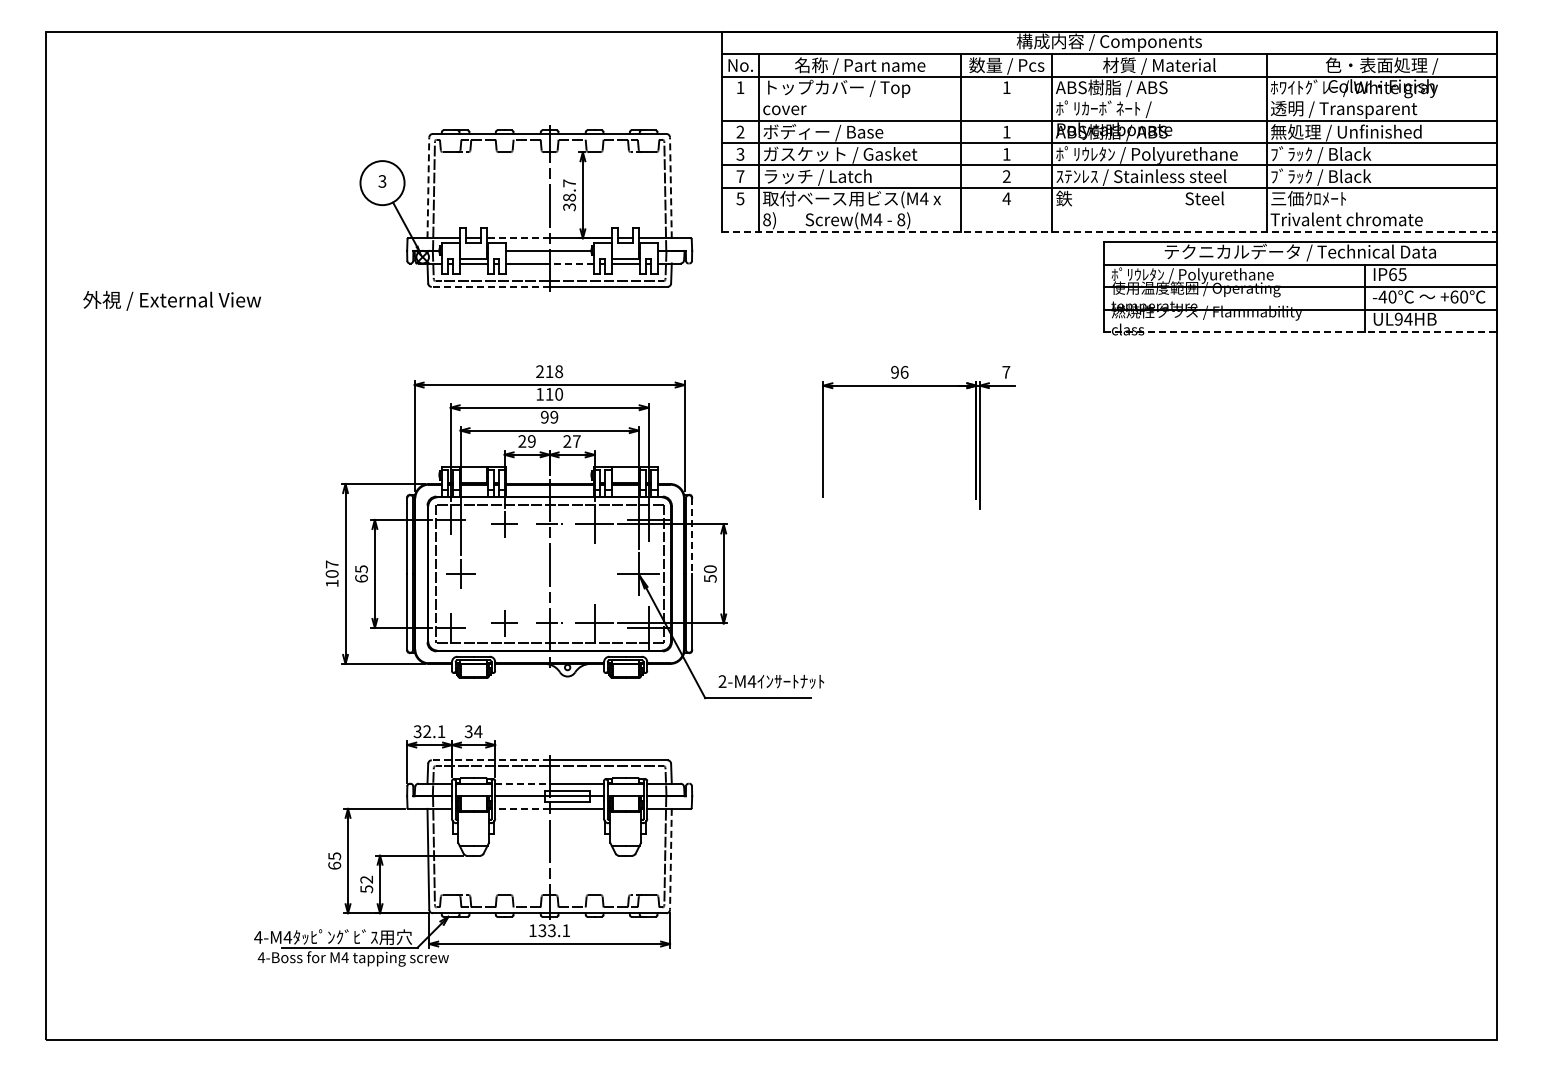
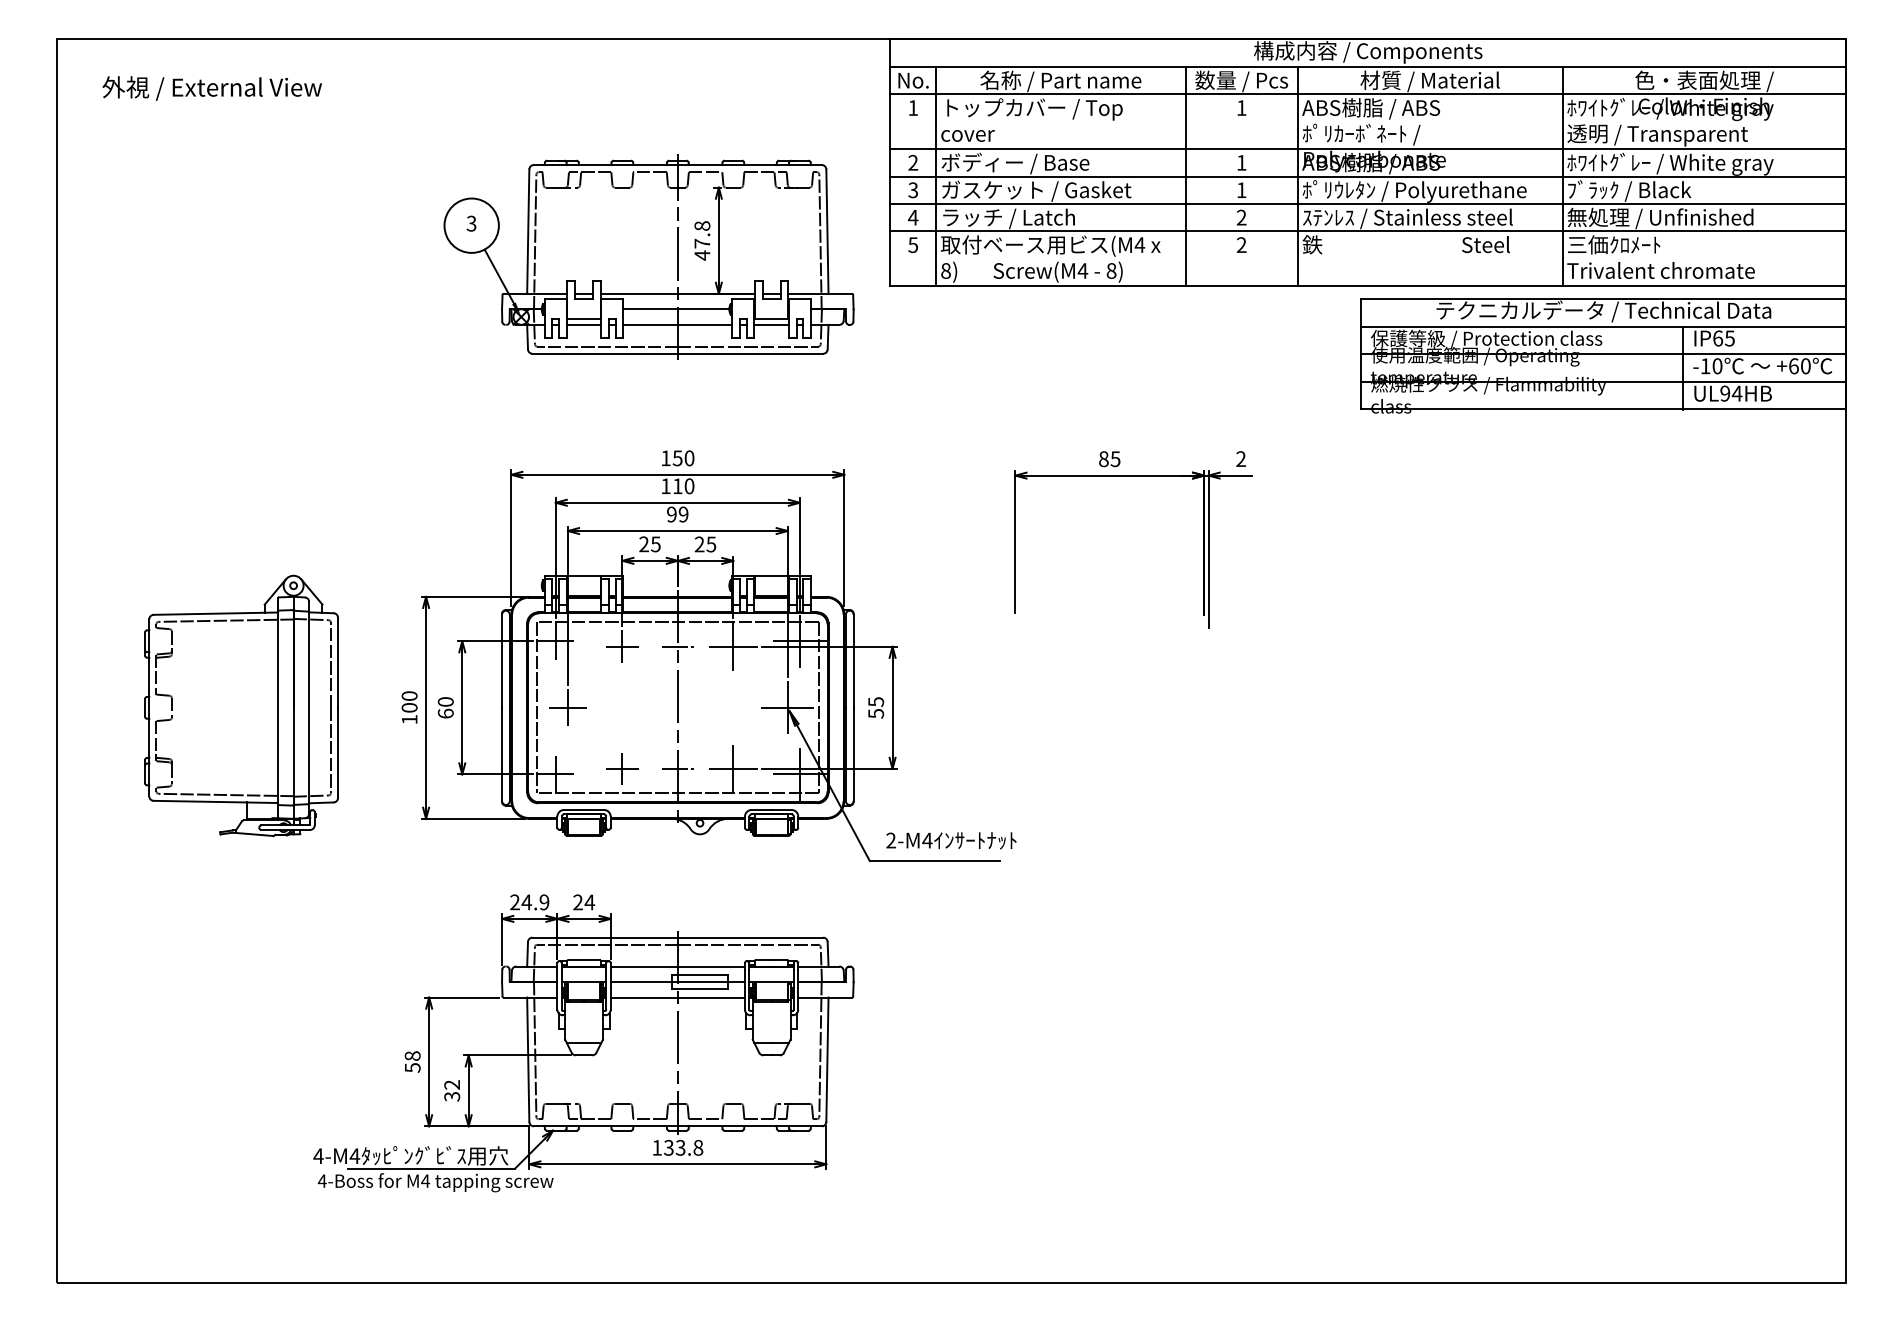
text: (1353, 132) -> (1669, 163), 無処理 / Unfinished -> ﾎﾜｲﾄｸﾞﾚｰ / White gray
text: (740, 176) -> (913, 217), 7 -> 4
text: (1346, 176) -> (1660, 217), ﾌﾞﾗｯｸ / Black -> 無処理 / Unfinished
line: (428, 187) -> (528, 231), dashed -> solid
line: (670, 187) -> (826, 231), dashed -> solid
text: (569, 195) -> (702, 240), 38.7 -> 47.8
text: (1006, 198) -> (1241, 244), 4 -> 2
line: (1109, 232) -> (1368, 286), dashed -> solid
line: (517, 238) -> (638, 294), dashed -> solid
line: (571, 263) -> (704, 324), dashed -> solid
text: (1204, 275) -> (1485, 339), ﾎﾟﾘｳﾚﾀﾝ / Polyurethane -> 保護等級 / Protection class
line: (490, 286) -> (604, 353), dashed -> solid
text: (1382, 296) -> (1705, 365), -40 -> -10
text: (171, 300) -> (211, 88), moved
line: (1300, 331) -> (1604, 408), dashed -> solid
text: (549, 371) -> (677, 458), 218 -> 150
text: (899, 371) -> (1109, 458), 96 -> 85
text: (1006, 371) -> (1241, 458), 7 -> 2
text: (531, 441) -> (655, 544), 29 -> 25
text: (576, 441) -> (710, 544), 27 -> 25
line: (692, 536) -> (854, 661), dashed -> solid
text: (331, 564) -> (408, 696), 107 -> 100
text: (361, 569) -> (445, 702), 65 -> 60
text: (710, 569) -> (876, 702), 50 -> 55
part: (195, 572) -> (241, 706), added
text: (429, 731) -> (529, 902), 32.1 -> 24.9
text: (468, 731) -> (577, 902), 34 -> 24
line: (490, 760) -> (604, 937), dashed -> solid
line: (522, 783) -> (644, 966), dashed -> solid
line: (521, 808) -> (643, 997), dashed -> solid
line: (670, 859) -> (826, 1060), dashed -> solid
text: (334, 860) -> (412, 1061), 65 -> 58
text: (366, 888) -> (451, 1095), 52 -> 32
text: (566, 930) -> (698, 1147), 133.1 -> 133.8

